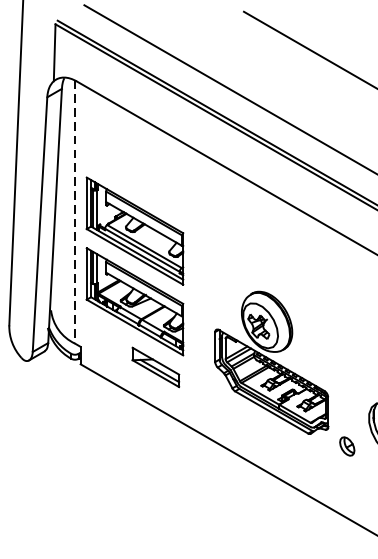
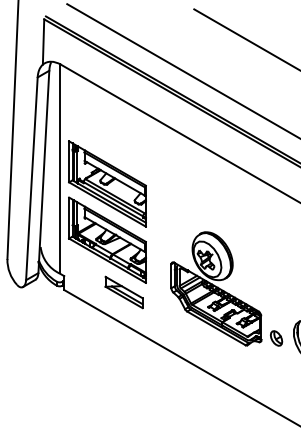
line: (74, 211) -> (59, 168), dashed -> solid
part: (347, 446) -> (276, 338), moved

